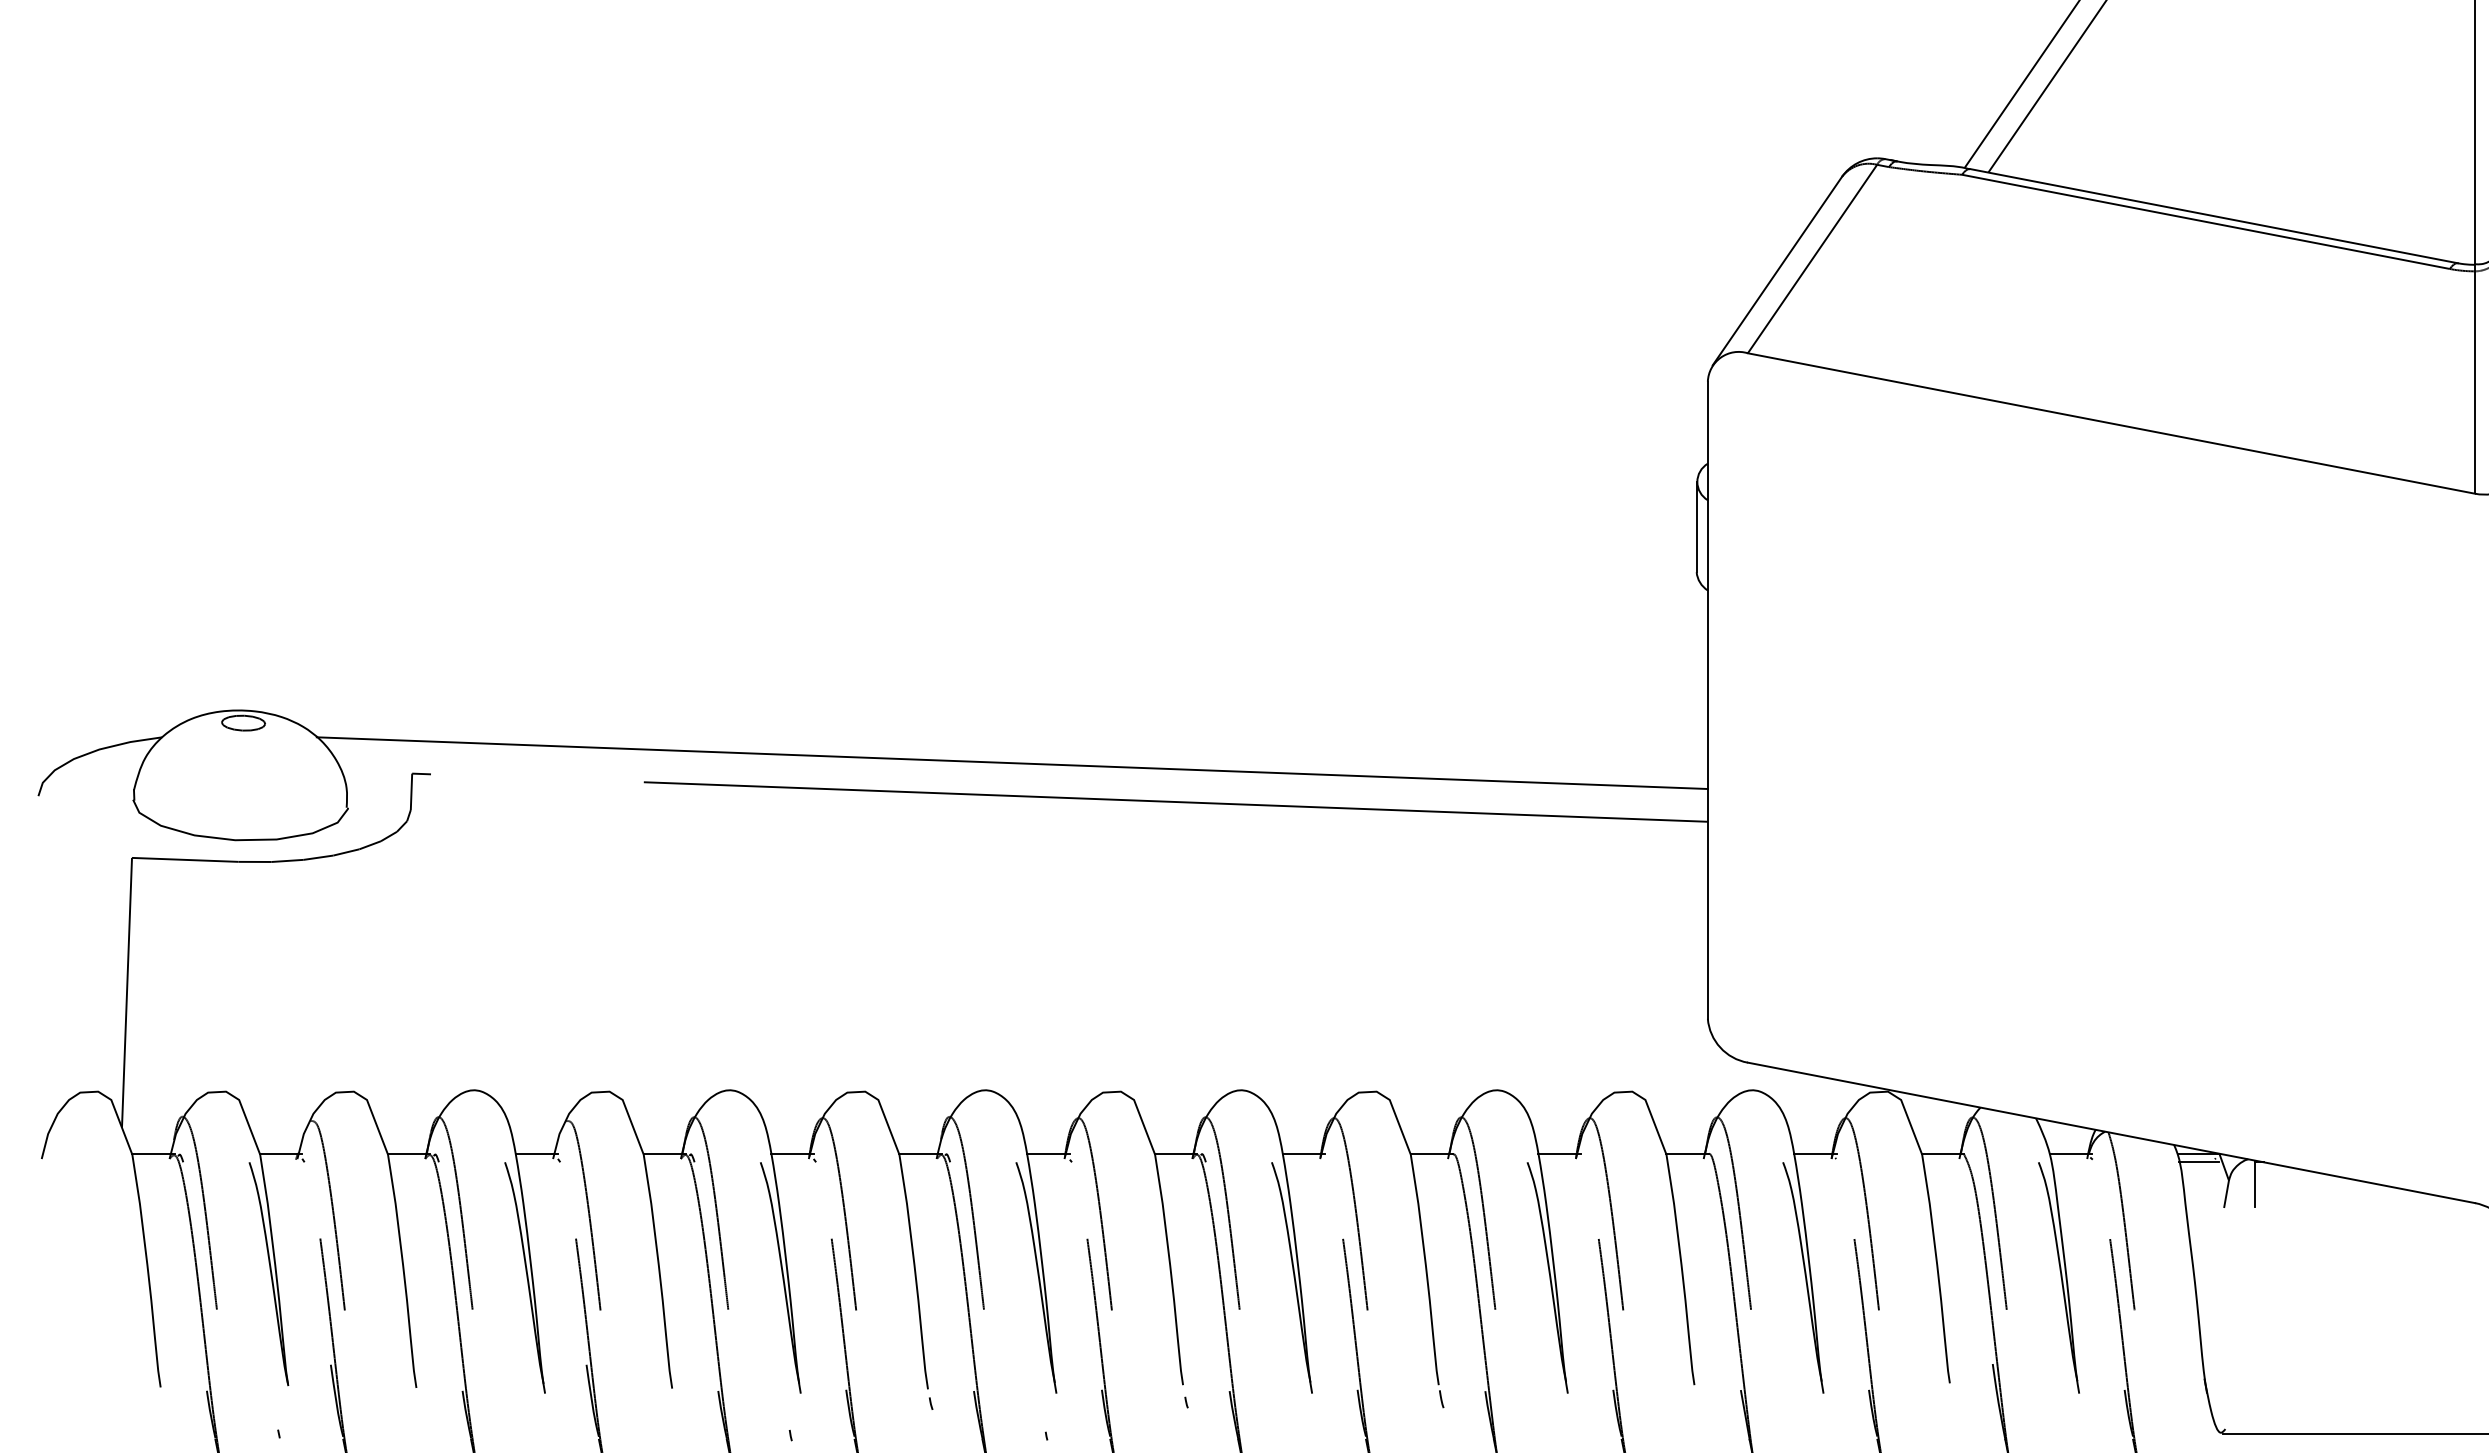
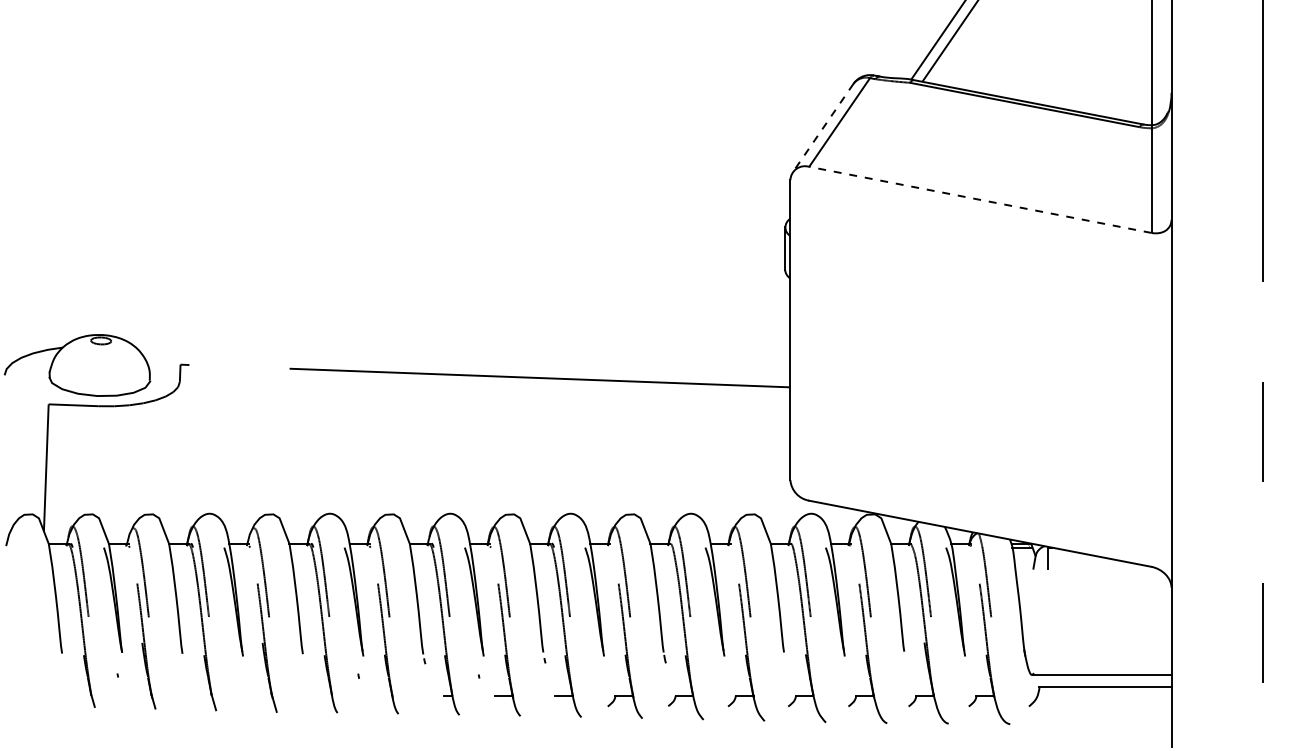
line: (1778, 271) -> (823, 128), solid -> dashed
line: (2109, 422) -> (979, 199), solid -> dashed
line: (1011, 762) -> (462, 359), removed

